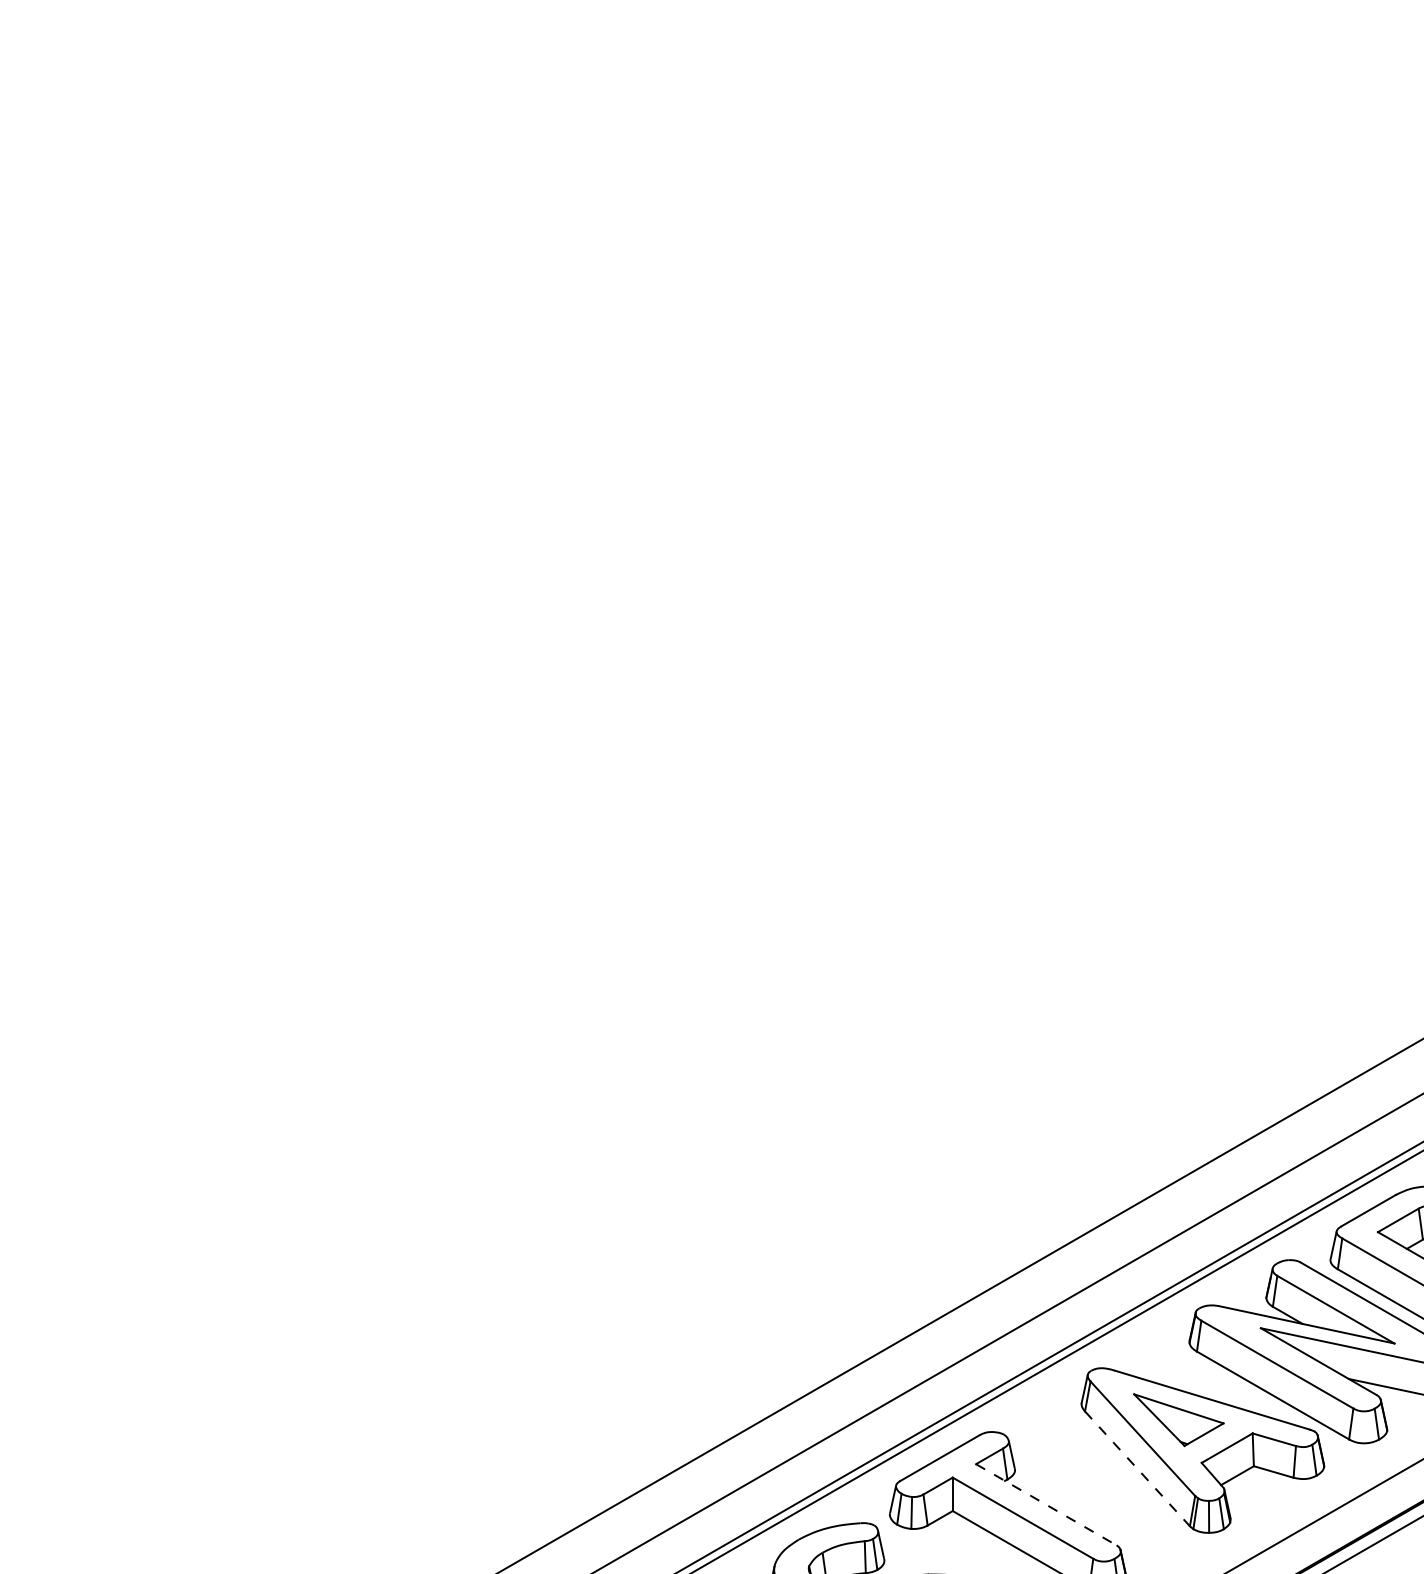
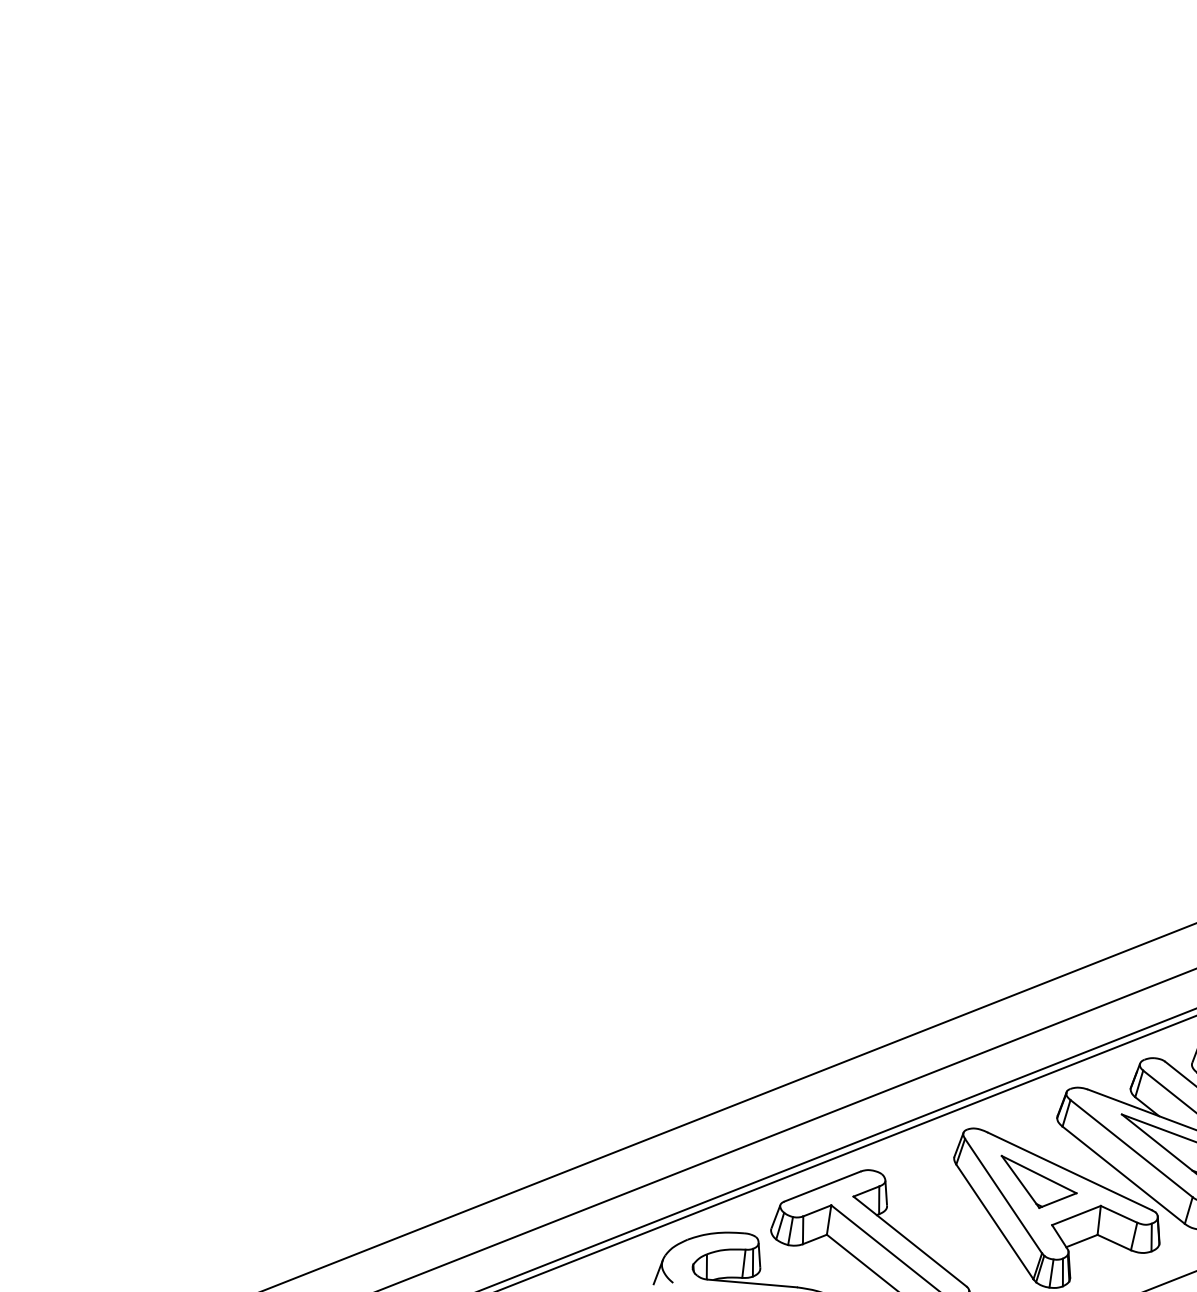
line: (1137, 1468) -> (994, 1221), dashed -> solid
line: (1046, 1505) -> (910, 1242), dashed -> solid

